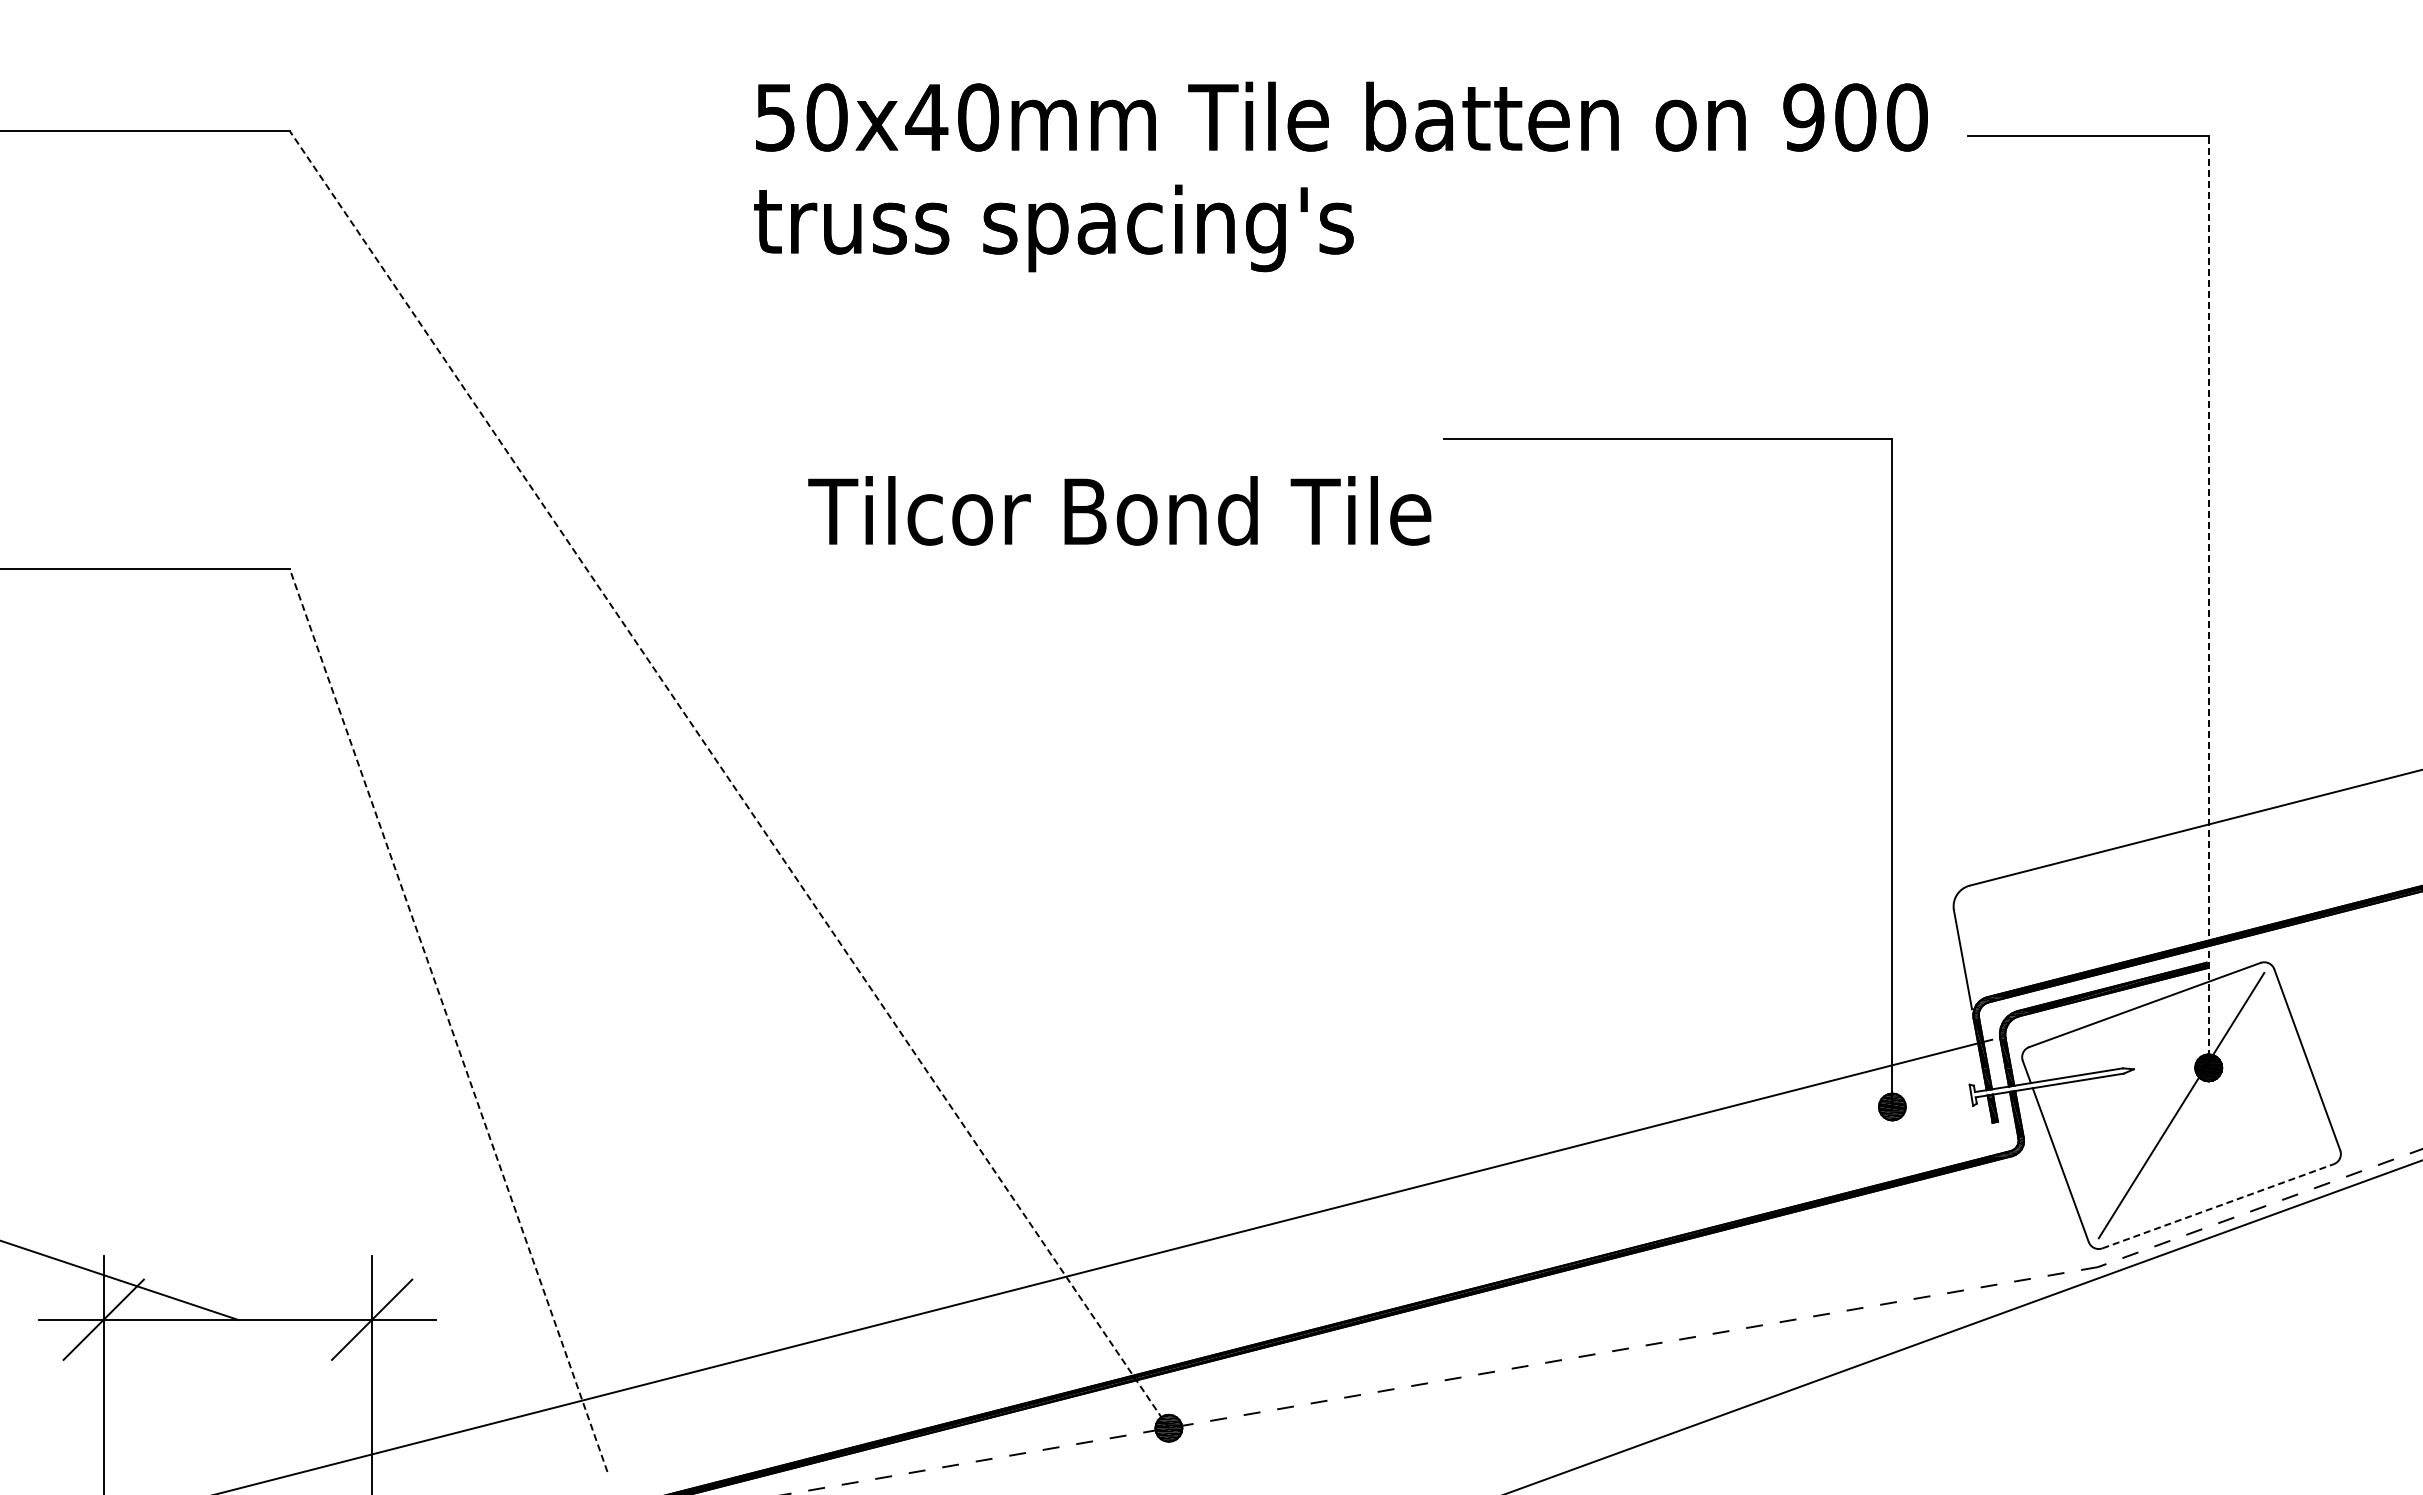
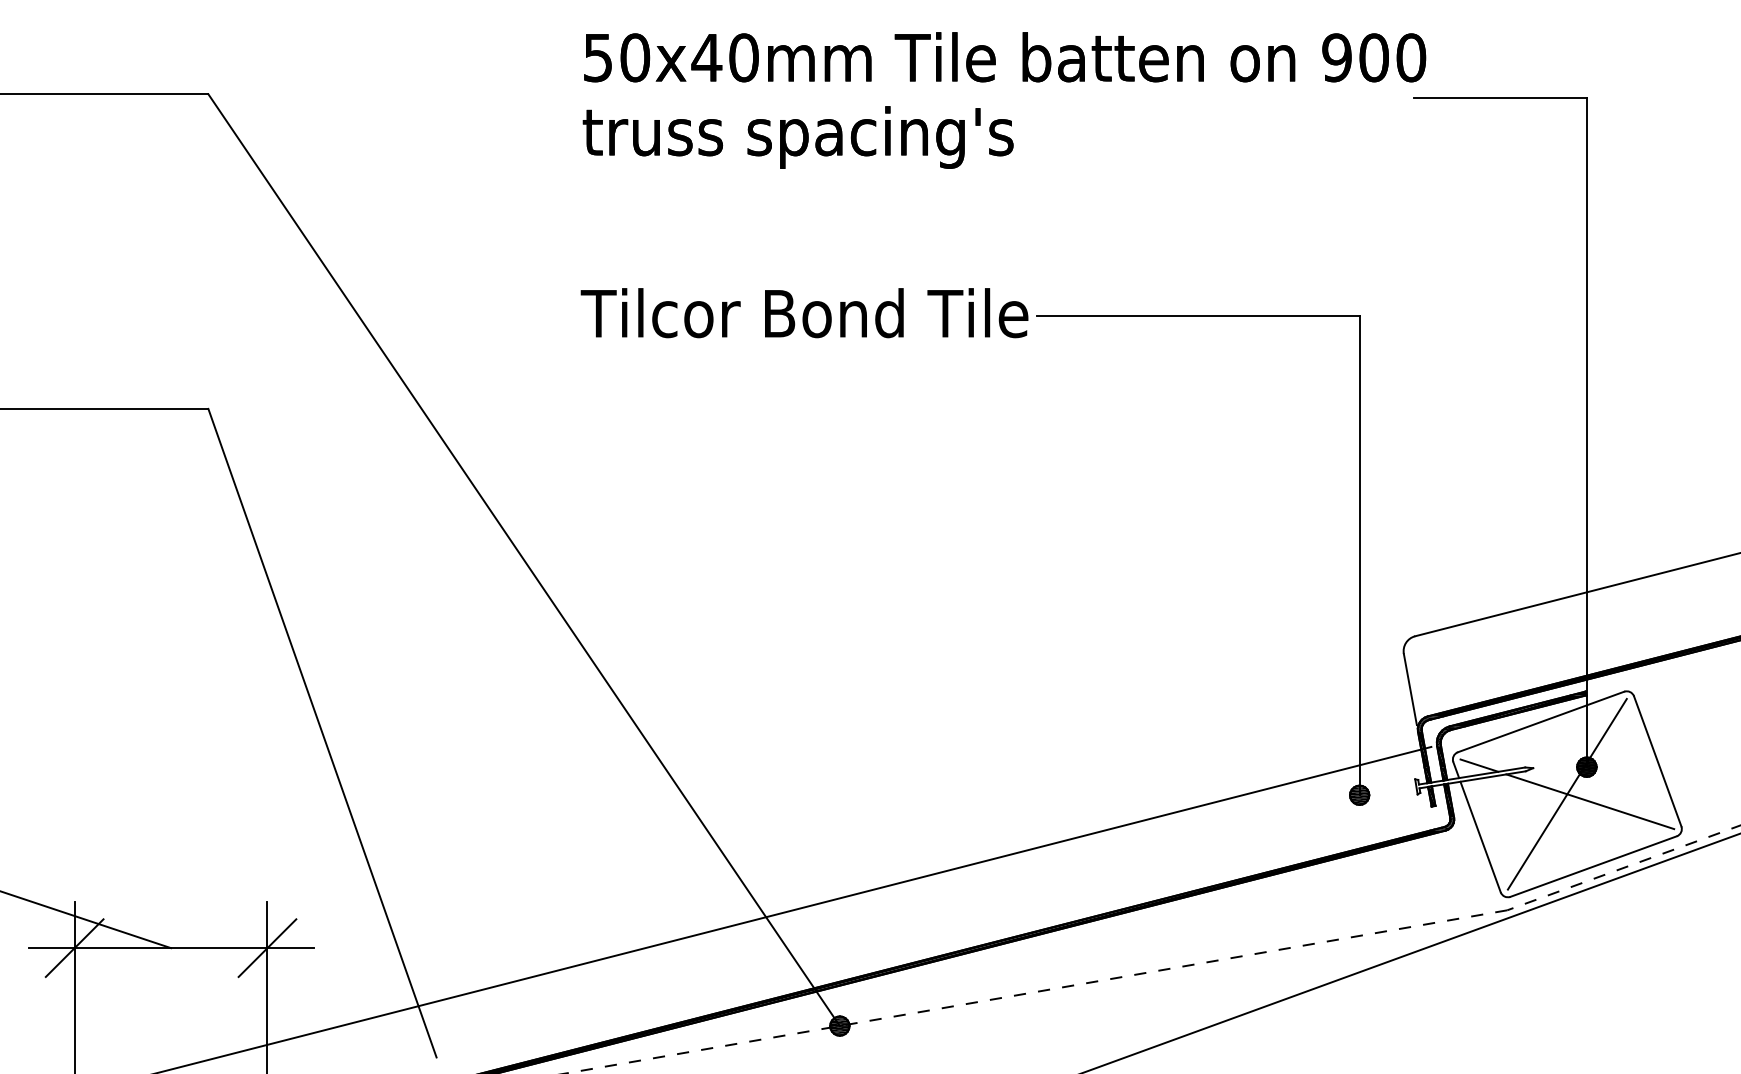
text: (1340, 176) -> (1004, 100), moved
text: (1119, 510) -> (804, 312), moved
line: (2208, 601) -> (1586, 432), dashed -> solid
line: (729, 779) -> (524, 559), dashed -> solid
line: (448, 1020) -> (322, 733), dashed -> solid
line: (2058, 1065) -> (1478, 765), added
line: (2213, 1115) -> (1590, 801), added
line: (2218, 1206) -> (1593, 866), dashed -> solid

